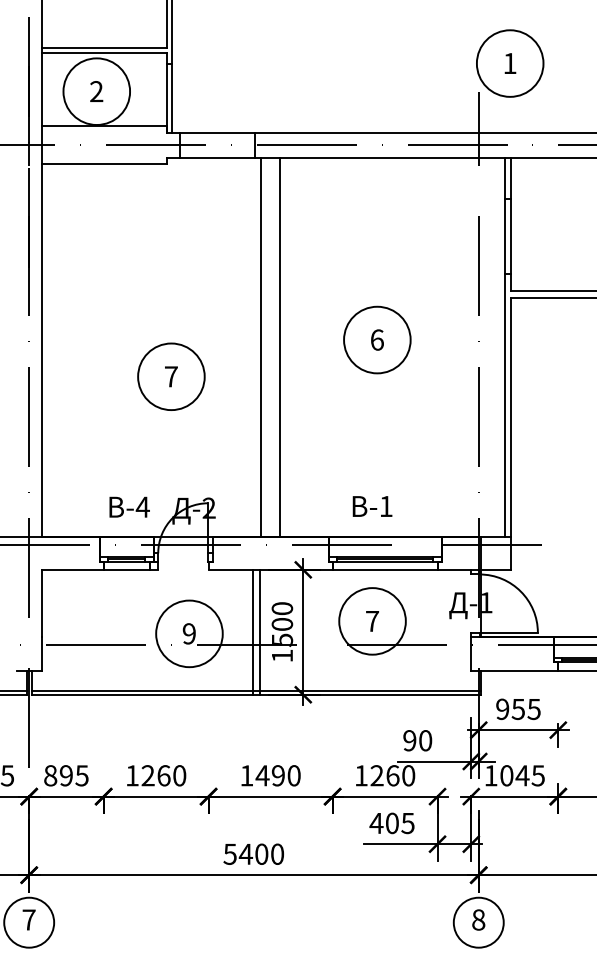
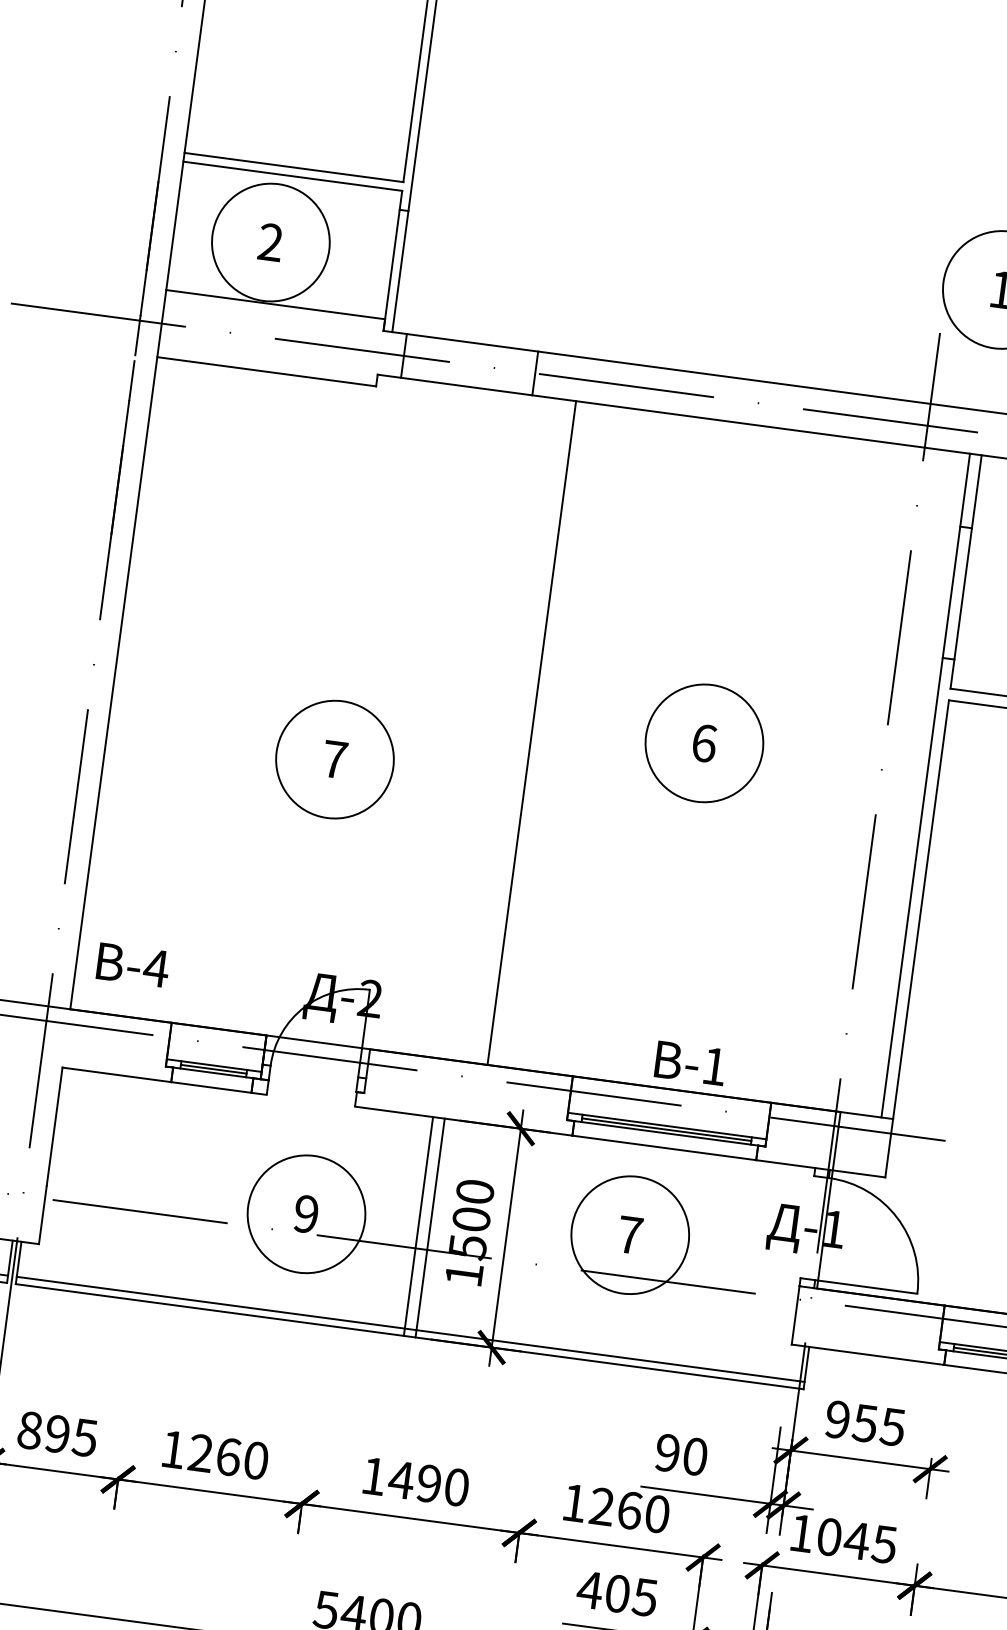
line: (261, 346) -> (499, 727), removed
text: (129, 506) -> (133, 963), moved
text: (372, 506) -> (690, 1063), moved

